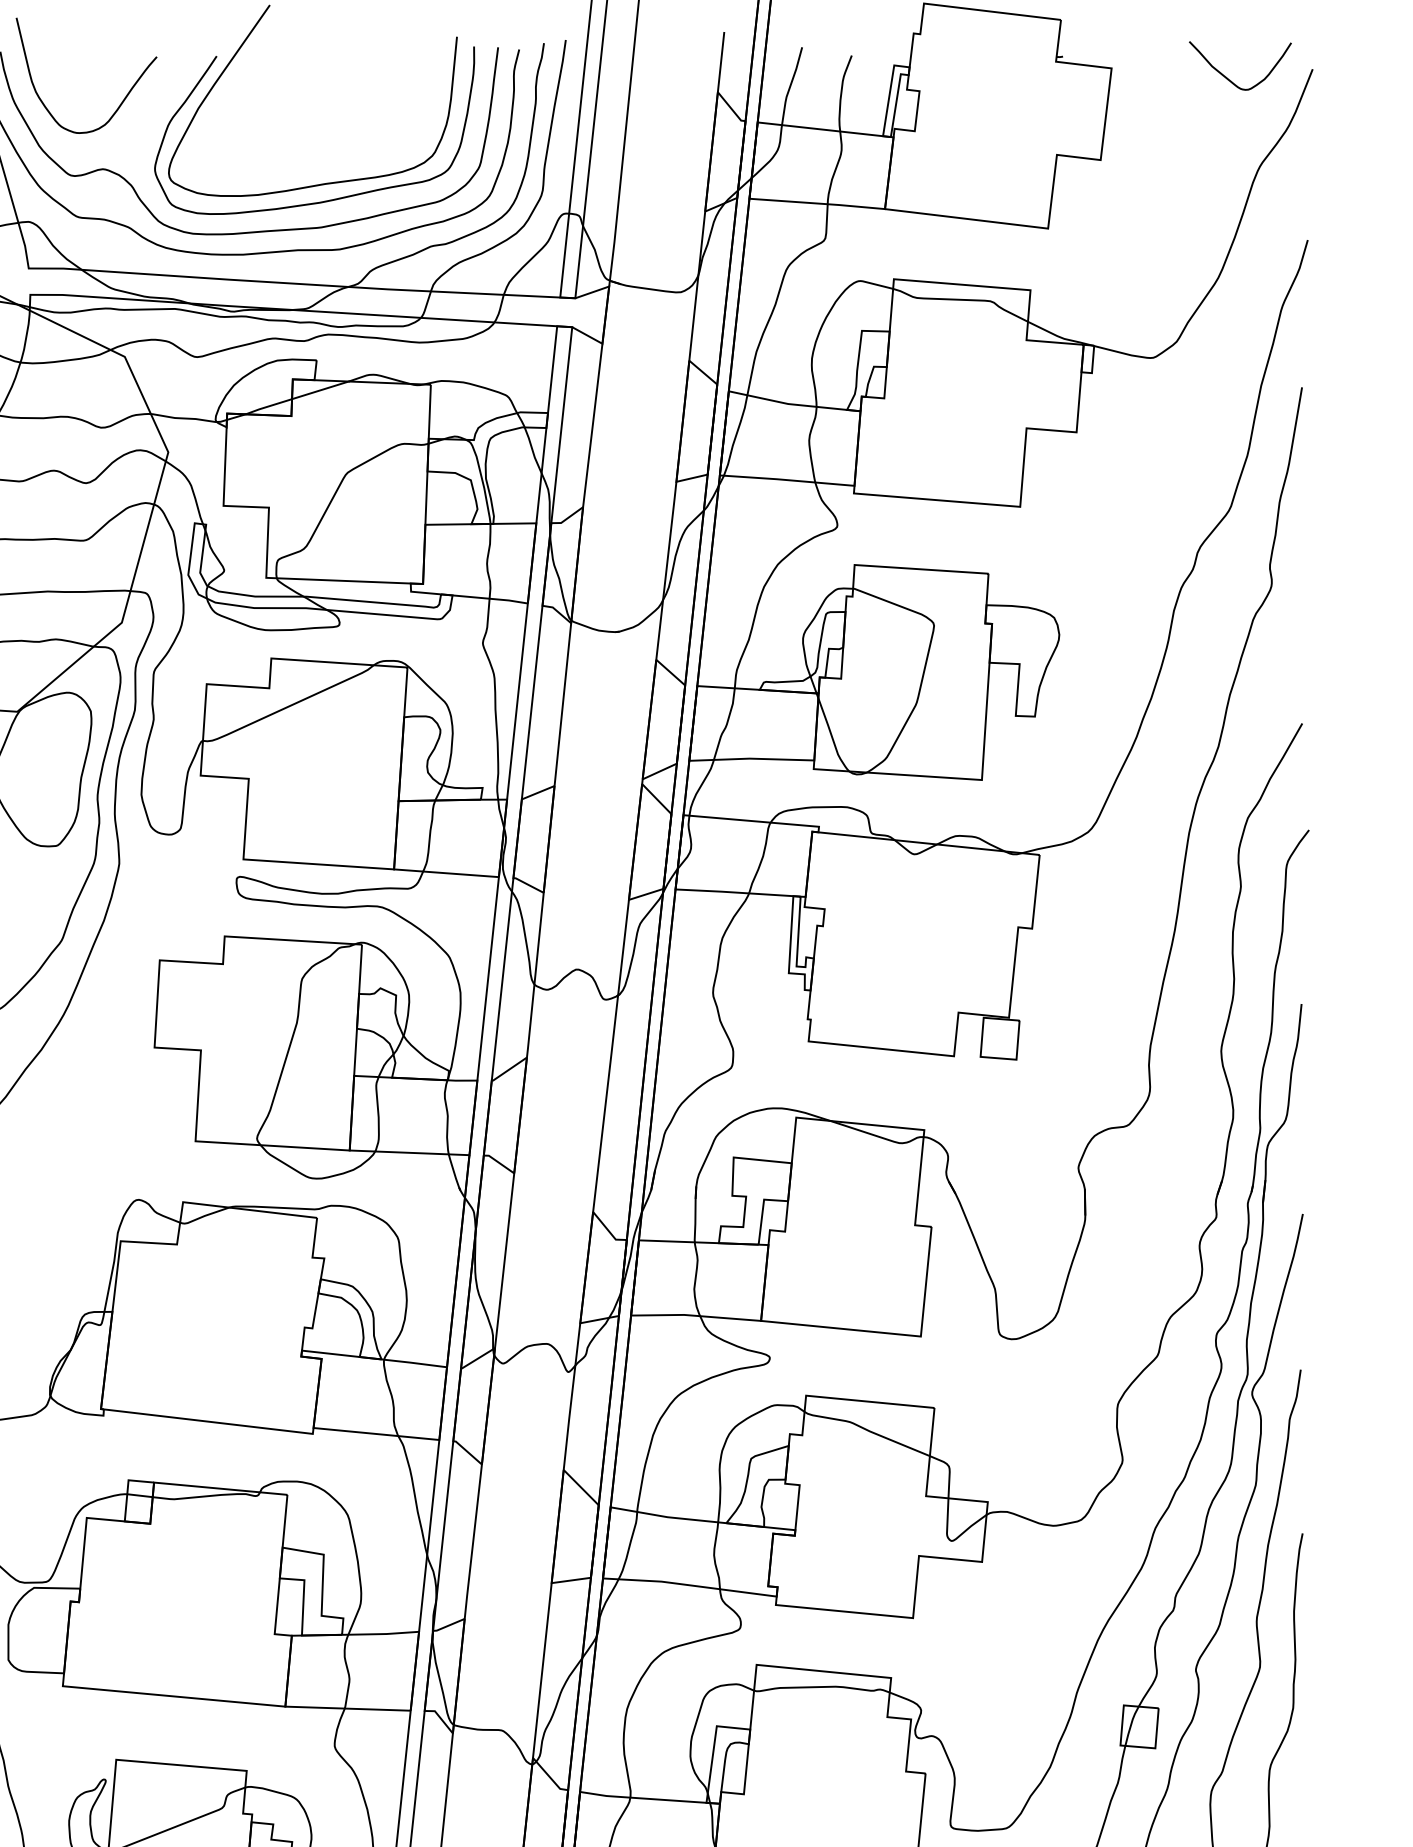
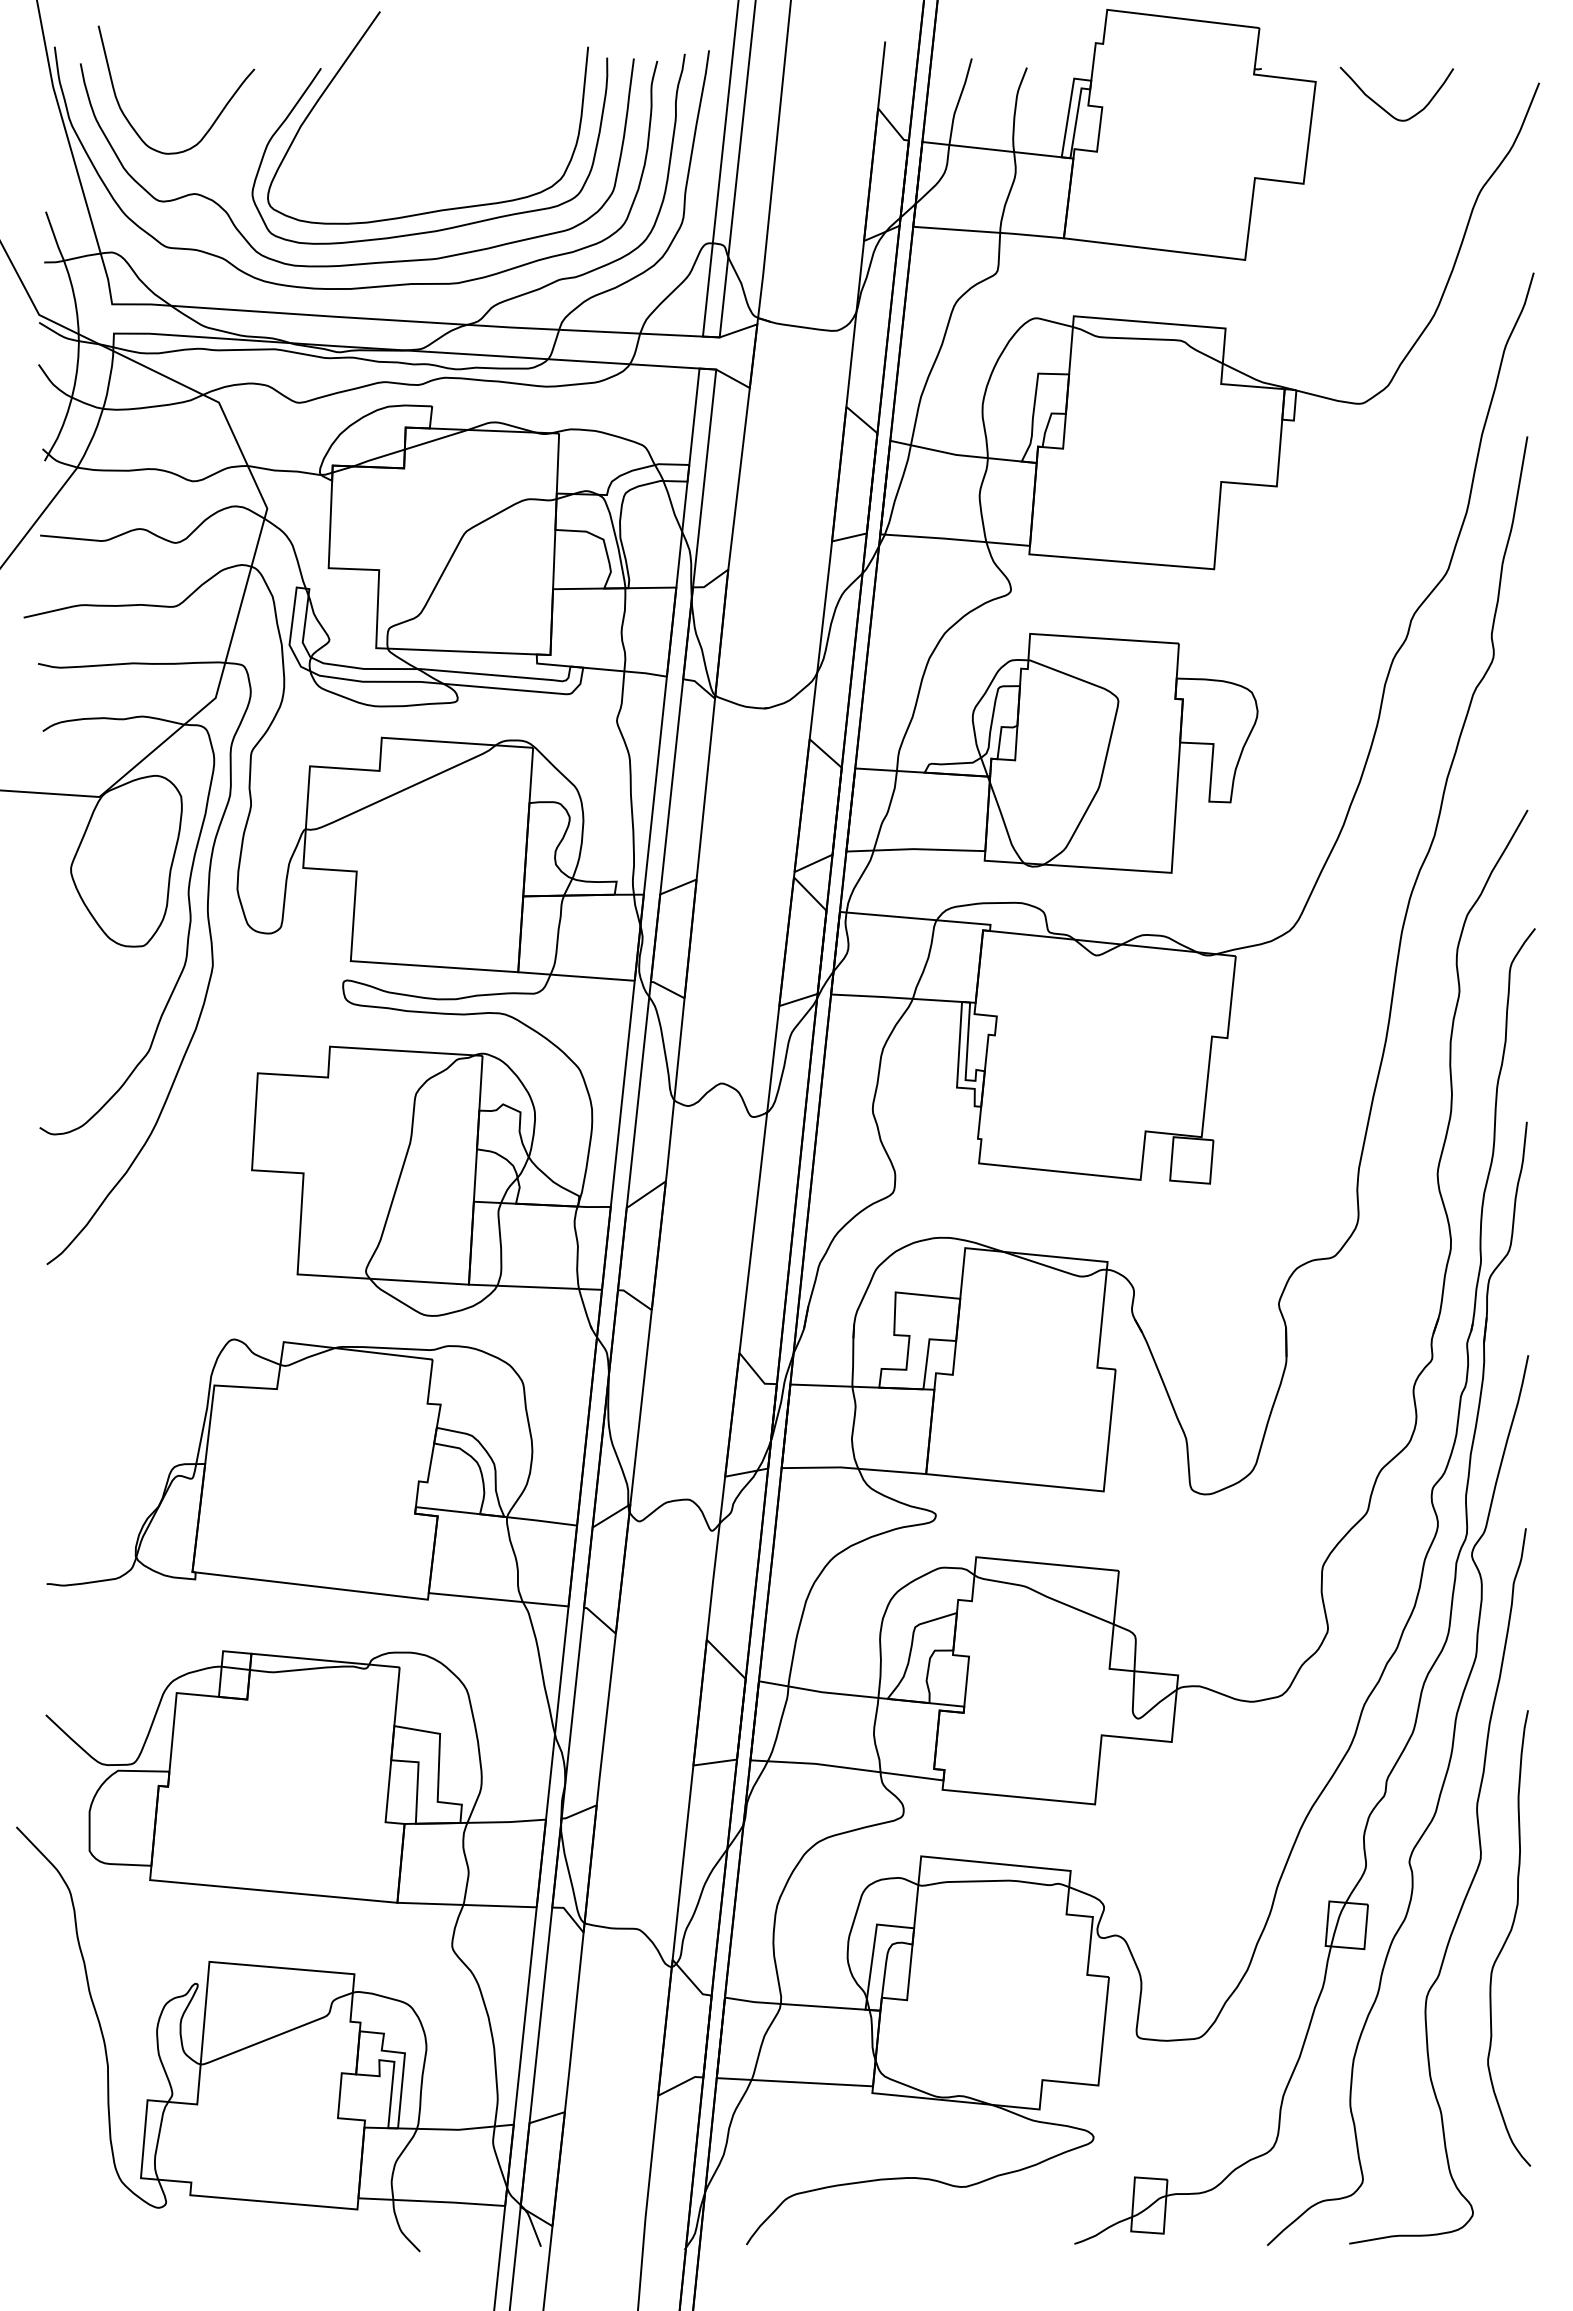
curve: (1229, 78) -> (1384, 108), moved

